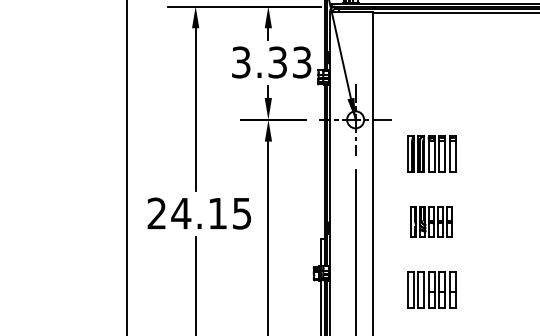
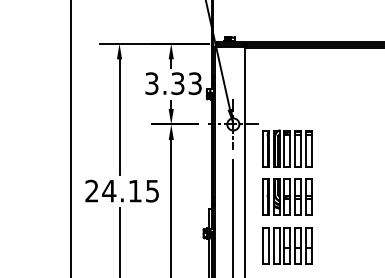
part: (431, 153) -> (287, 148), size x1.43
part: (431, 221) -> (287, 196), size x1.67
part: (431, 289) -> (287, 245), size x1.43

